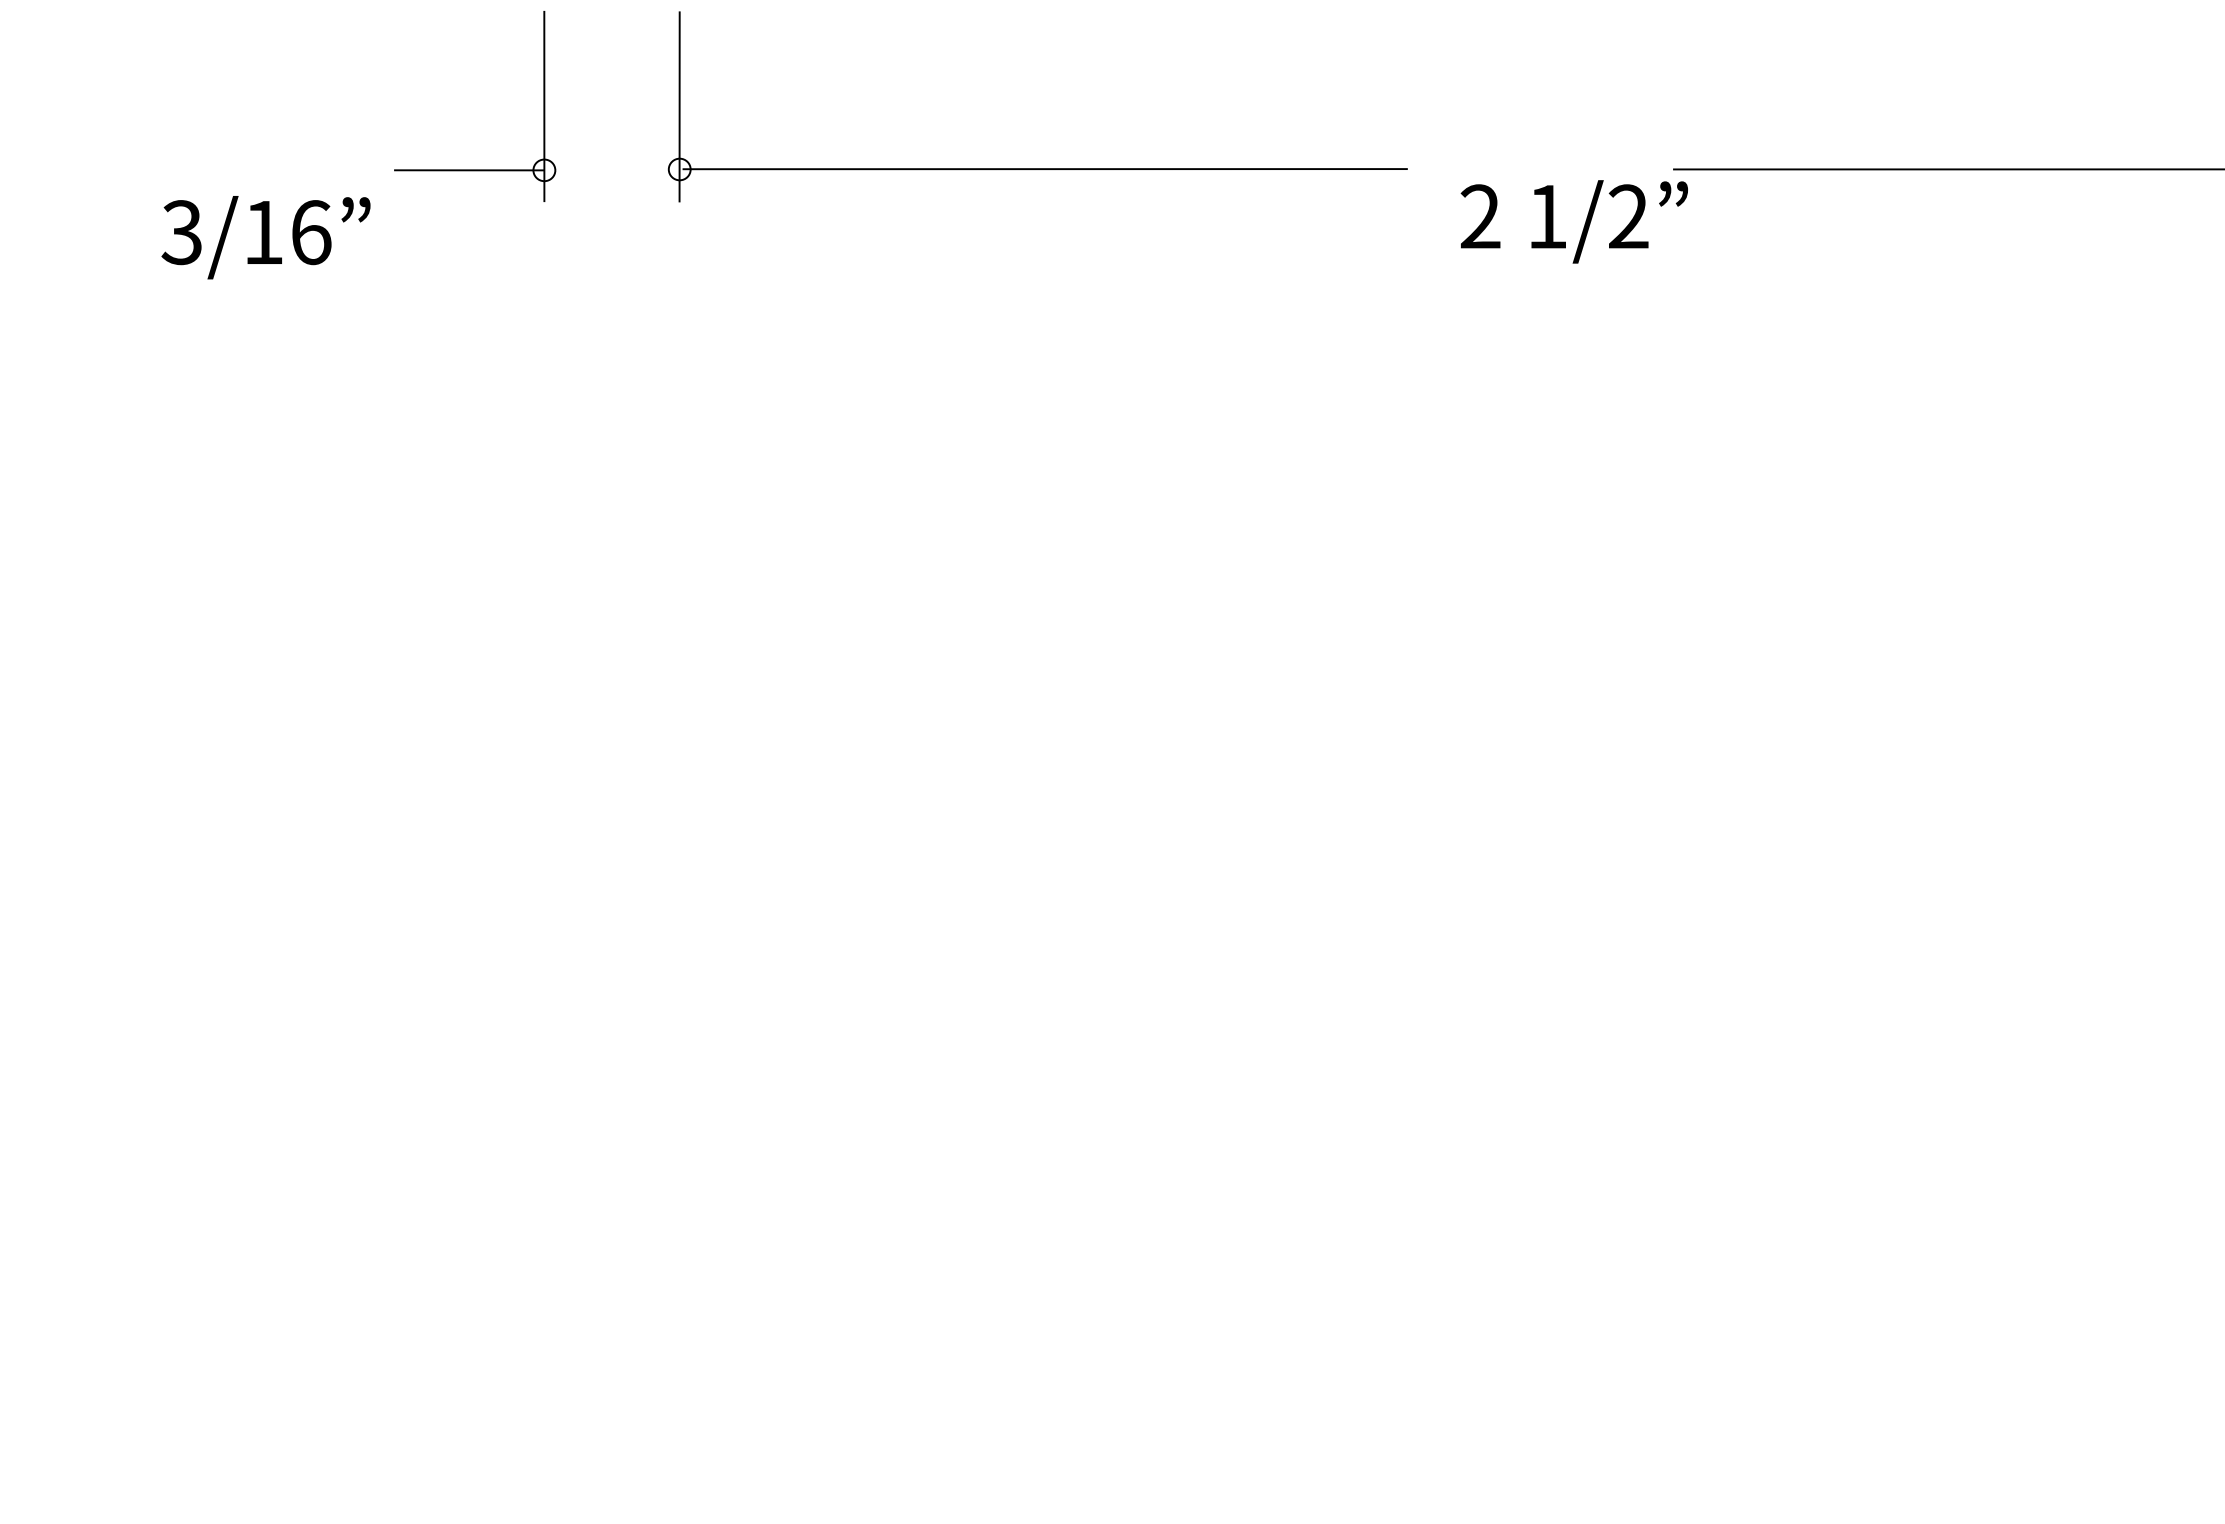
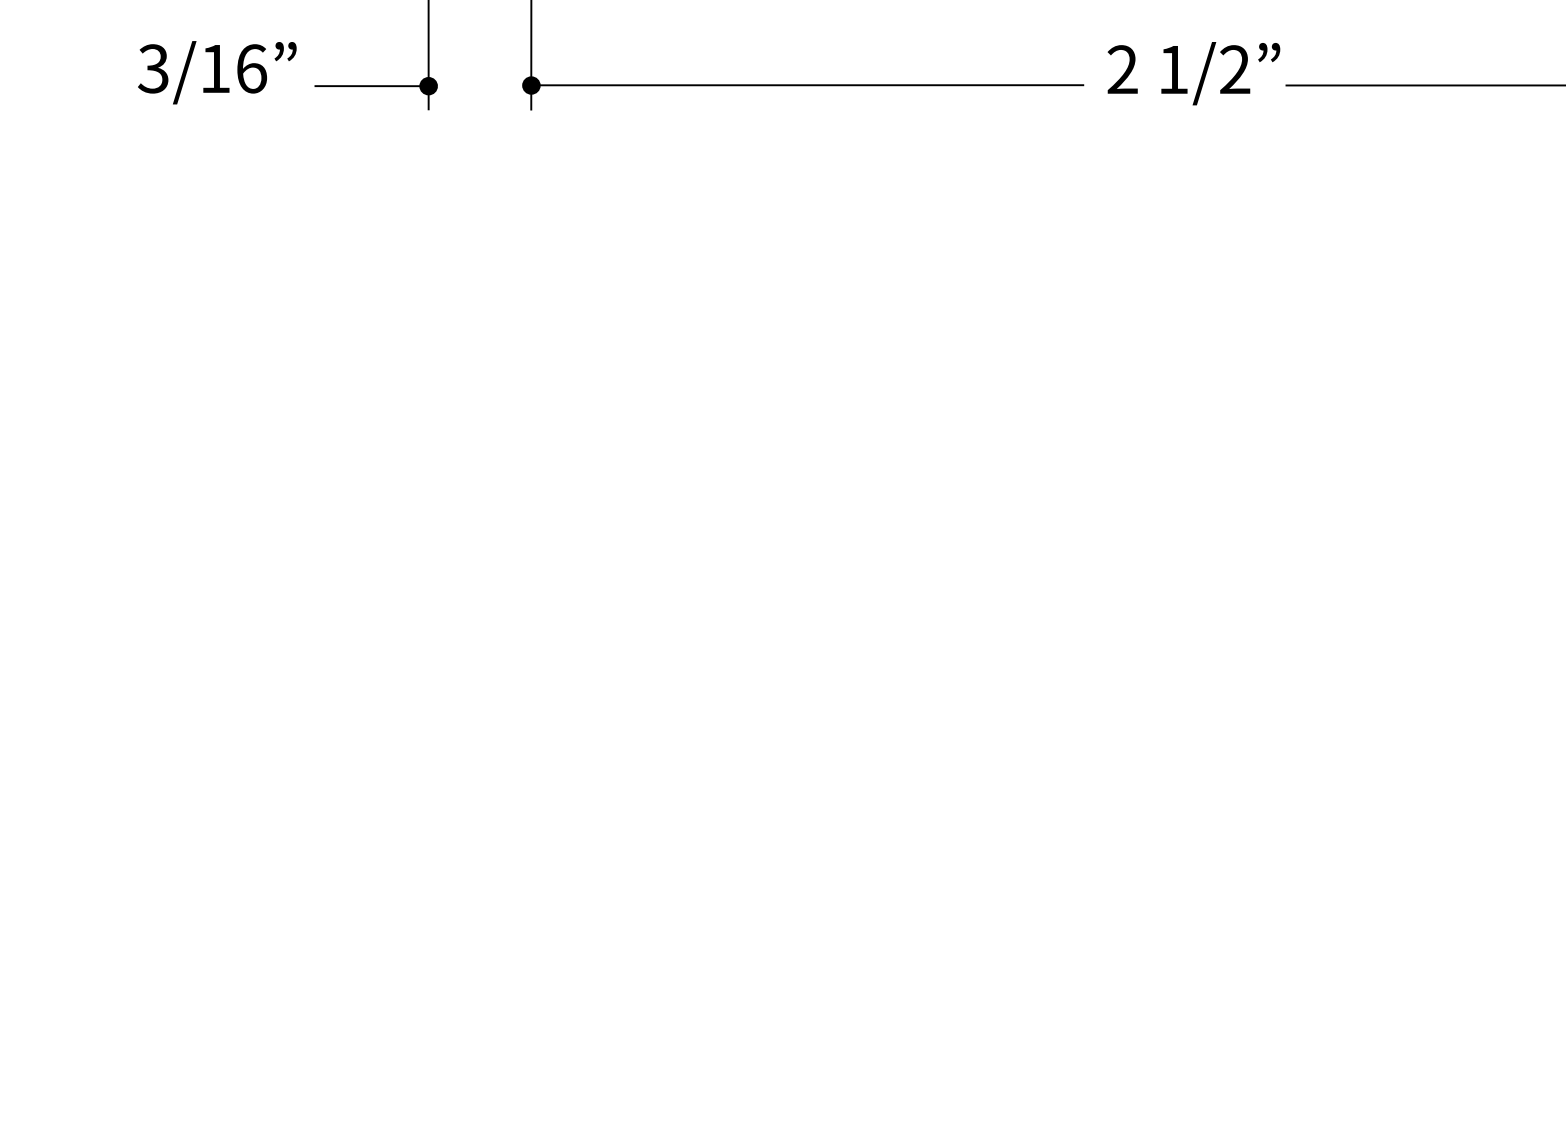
fill: (679, 169) -> (531, 85), added
fill: (544, 170) -> (428, 86), added
text: (1573, 221) -> (1193, 73), moved
text: (265, 237) -> (216, 72), moved

